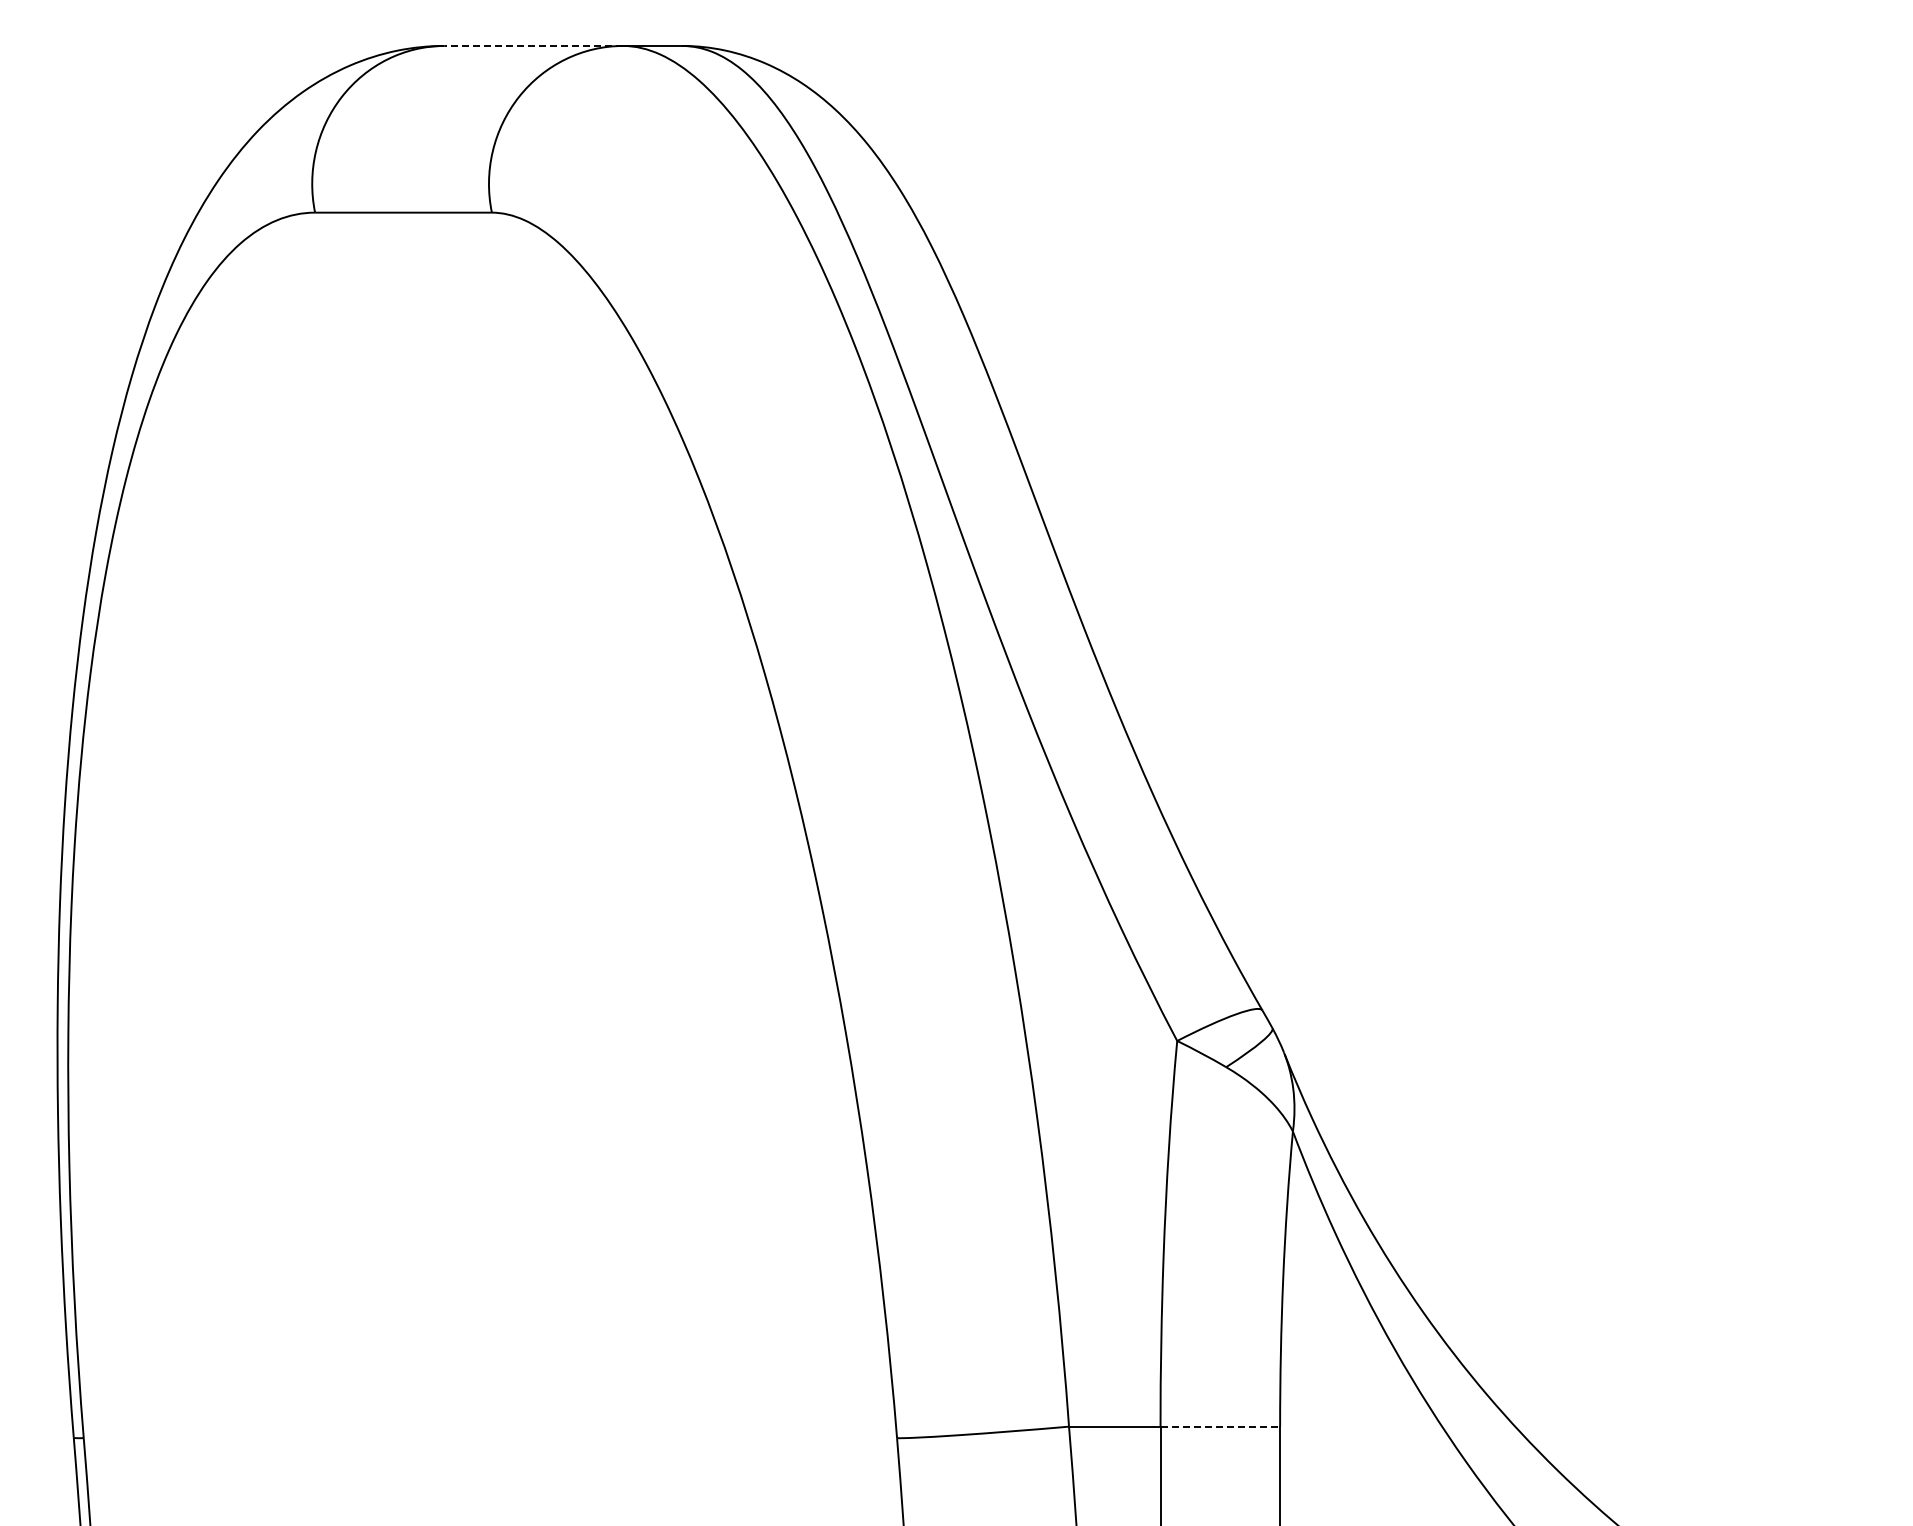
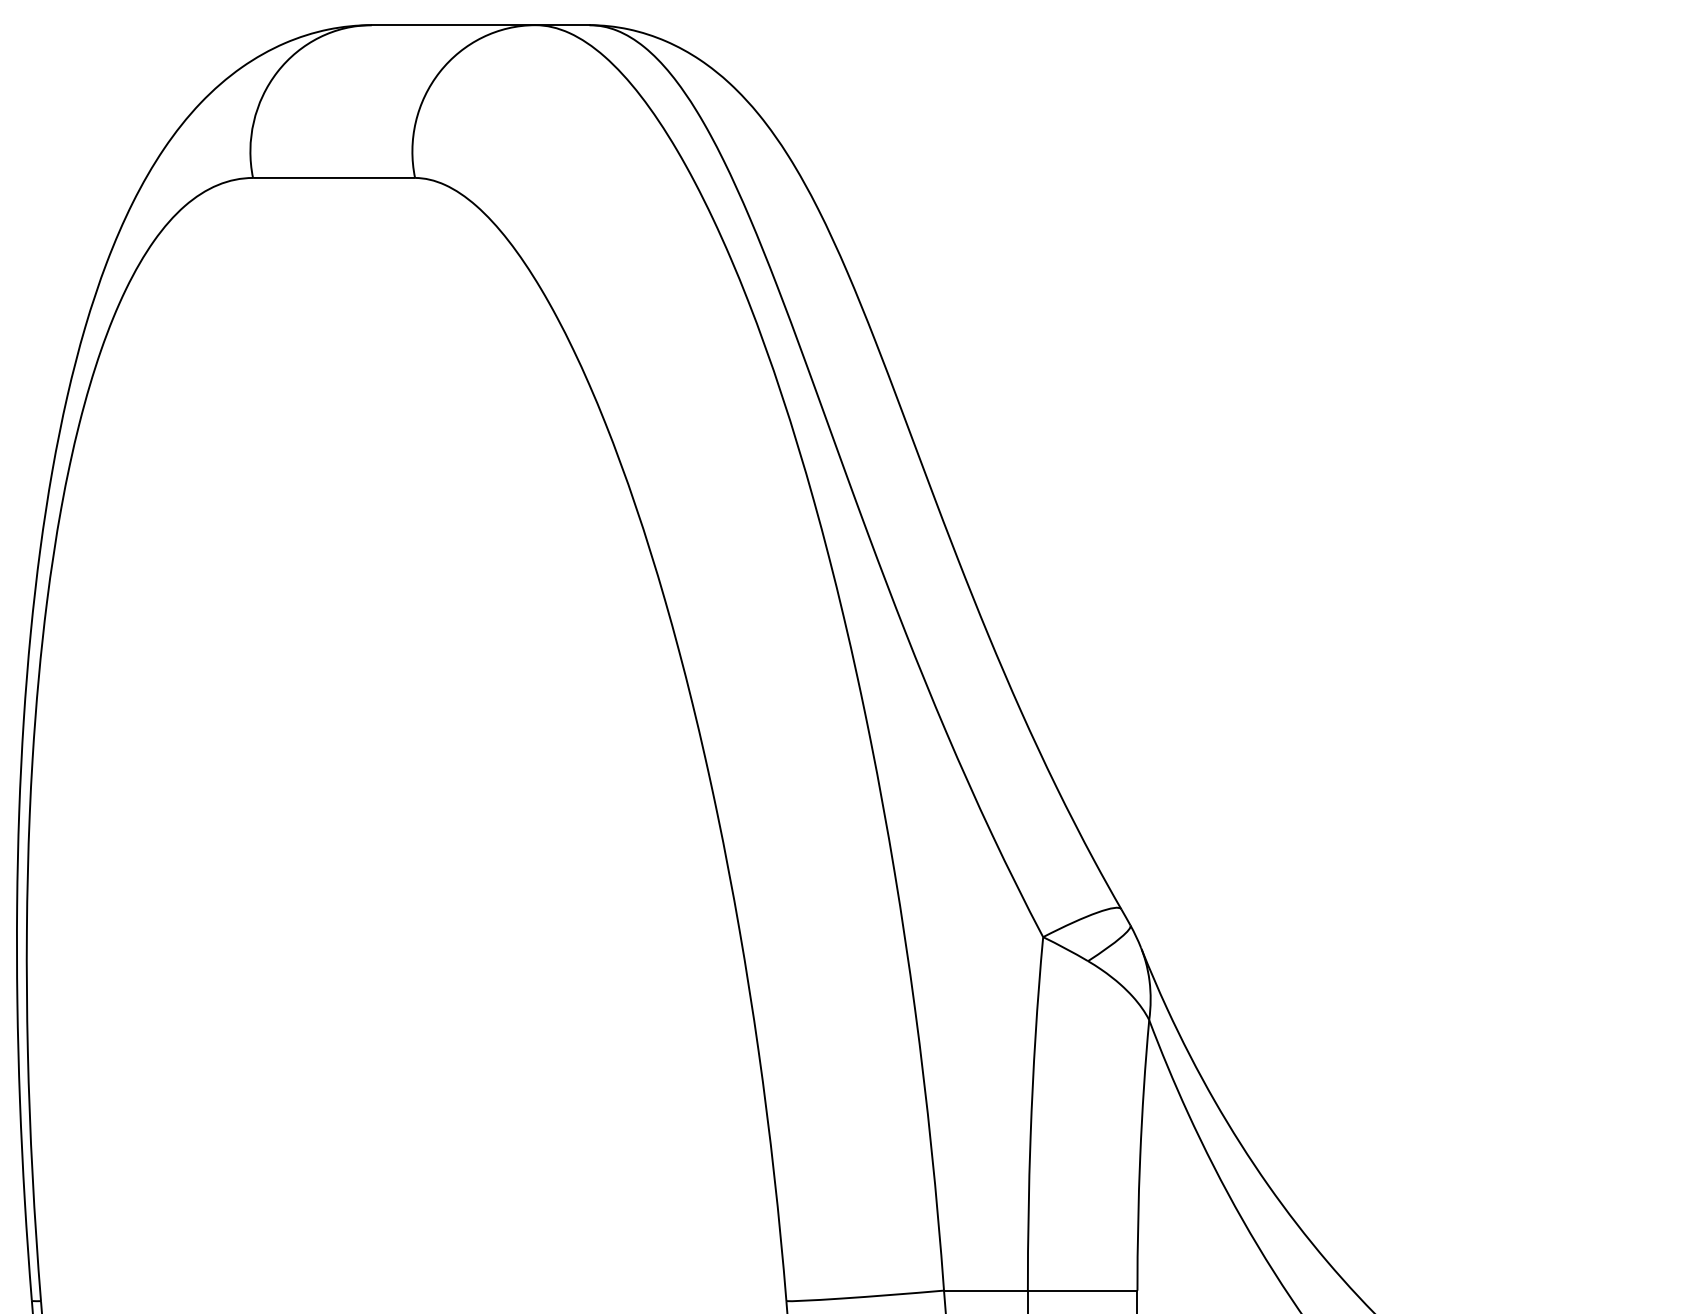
line: (533, 45) -> (453, 24), dashed -> solid
line: (1220, 1426) -> (1082, 1290), dashed -> solid

